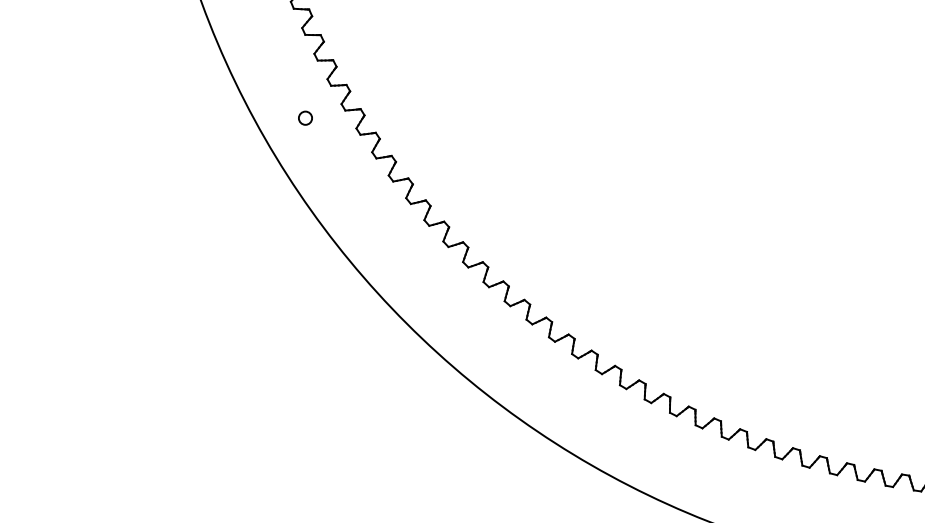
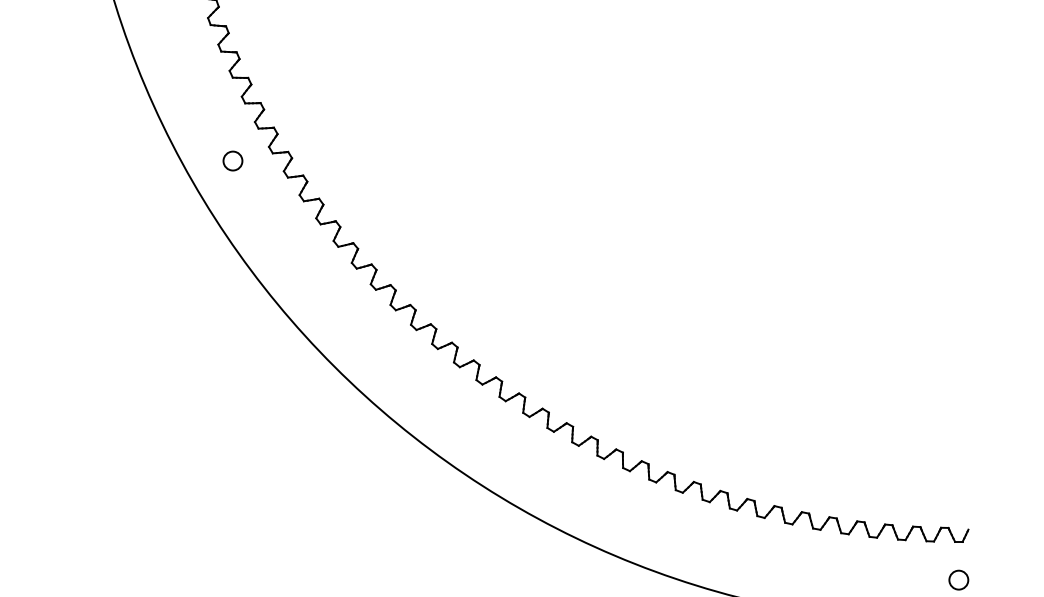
circle: (305, 117) -> (232, 160), size x1.43

